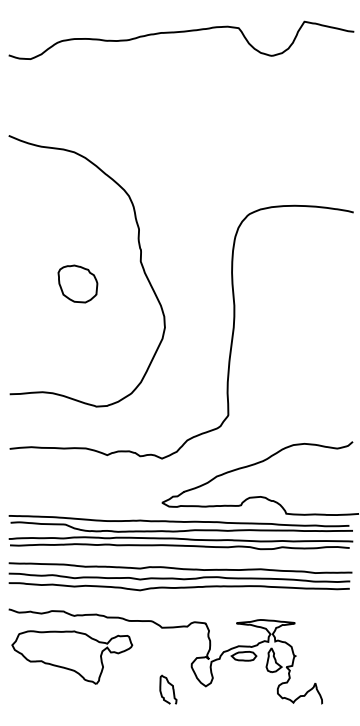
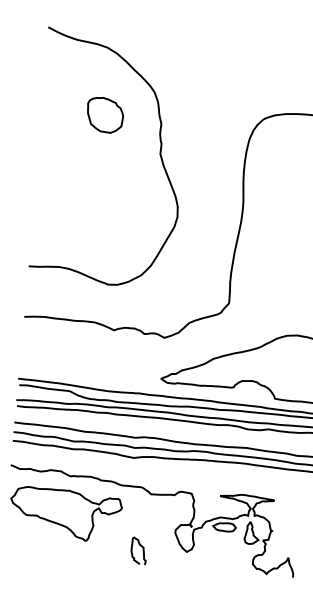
part: (77, 283) -> (104, 114), moved
curve: (172, 689) -> (142, 551), moved

